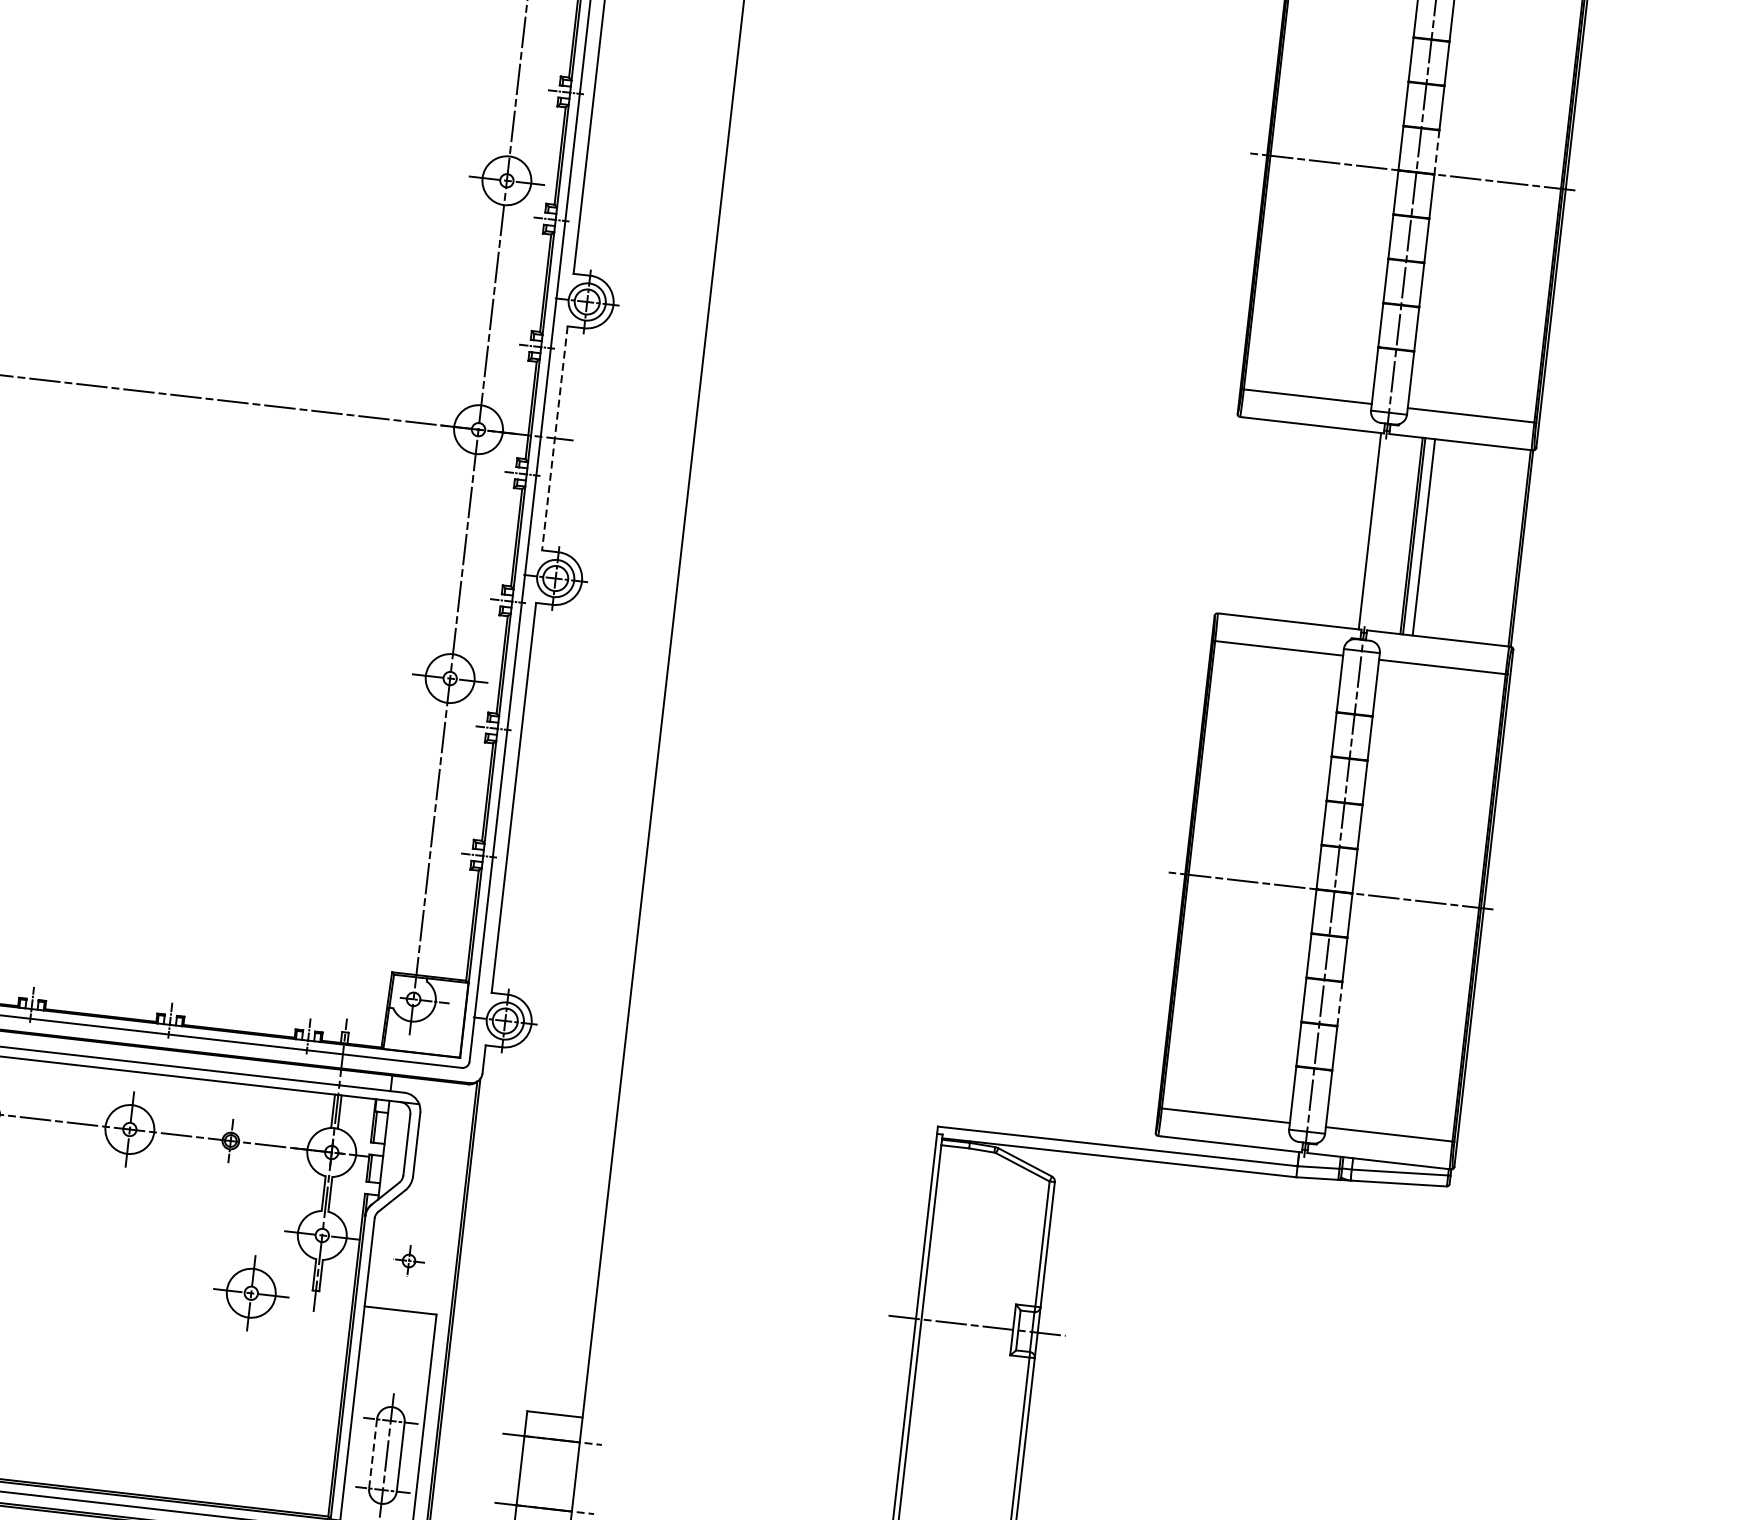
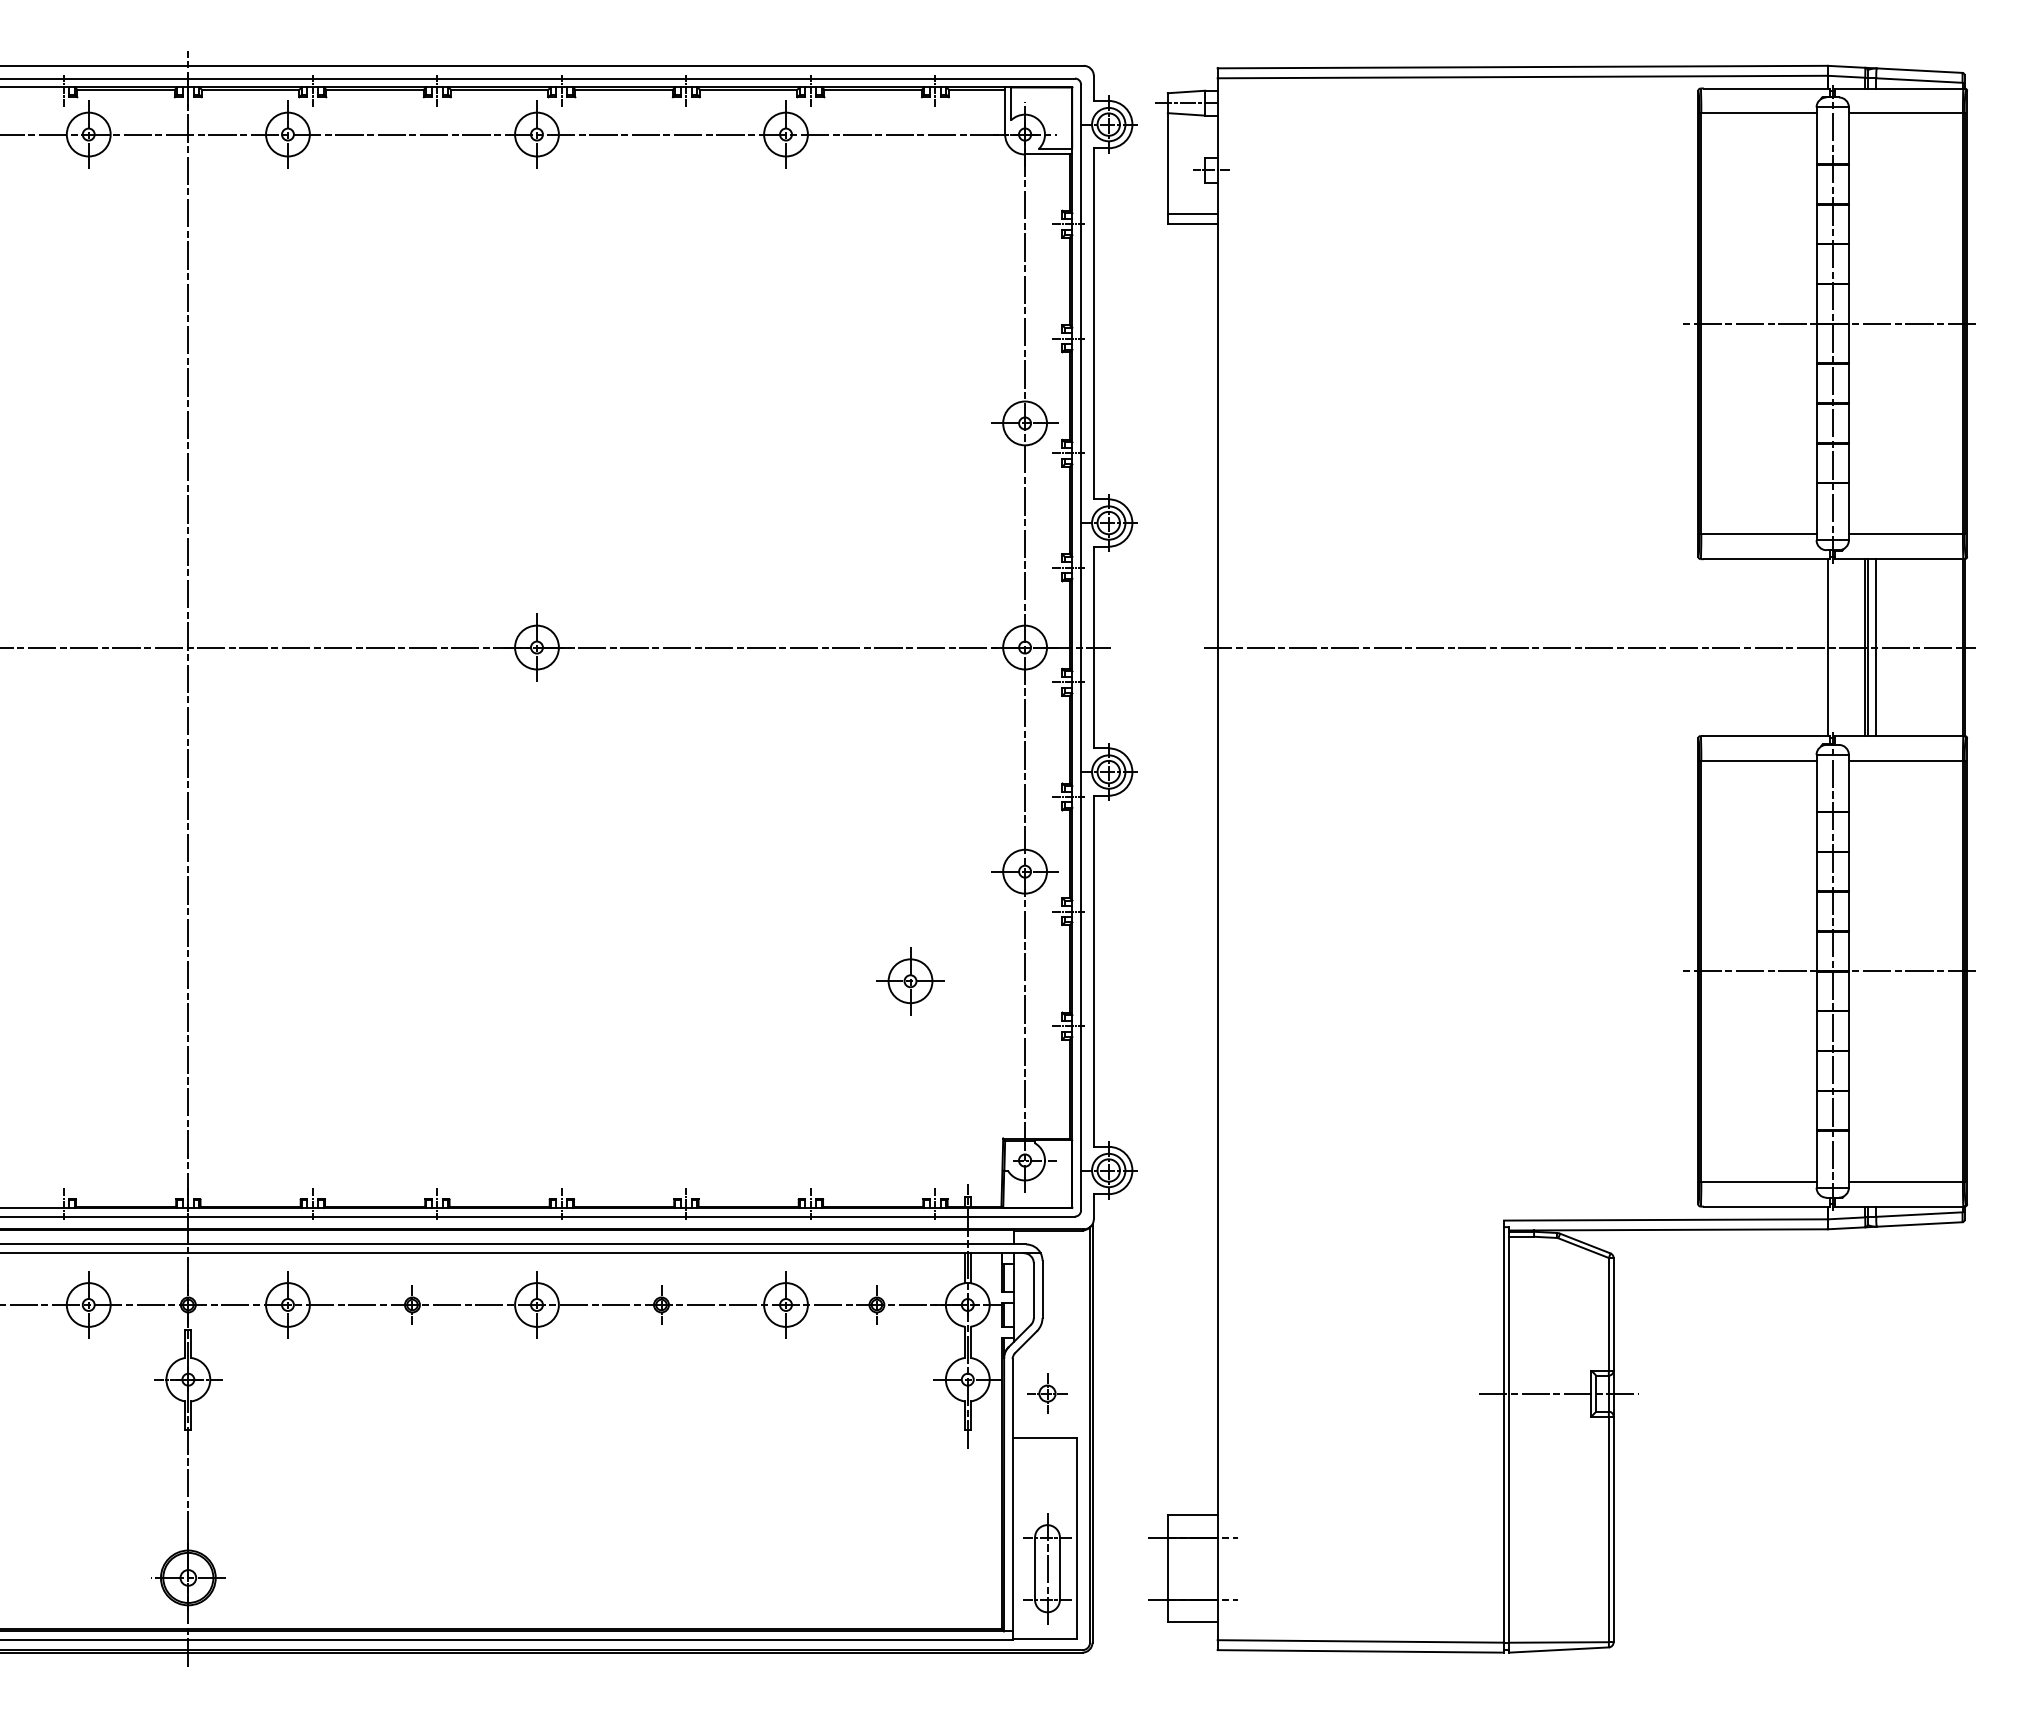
line: (1436, 151) -> (1848, 303), dashed -> solid
line: (554, 438) -> (1093, 647), dashed -> solid
line: (1105, 501) -> (1589, 647), added
line: (1339, 1003) -> (1848, 1070), dashed -> solid
part: (409, 1260) -> (1047, 1393), size x1.43
part: (251, 1293) -> (910, 981), moved
line: (373, 1454) -> (1035, 1569), dashed -> solid

